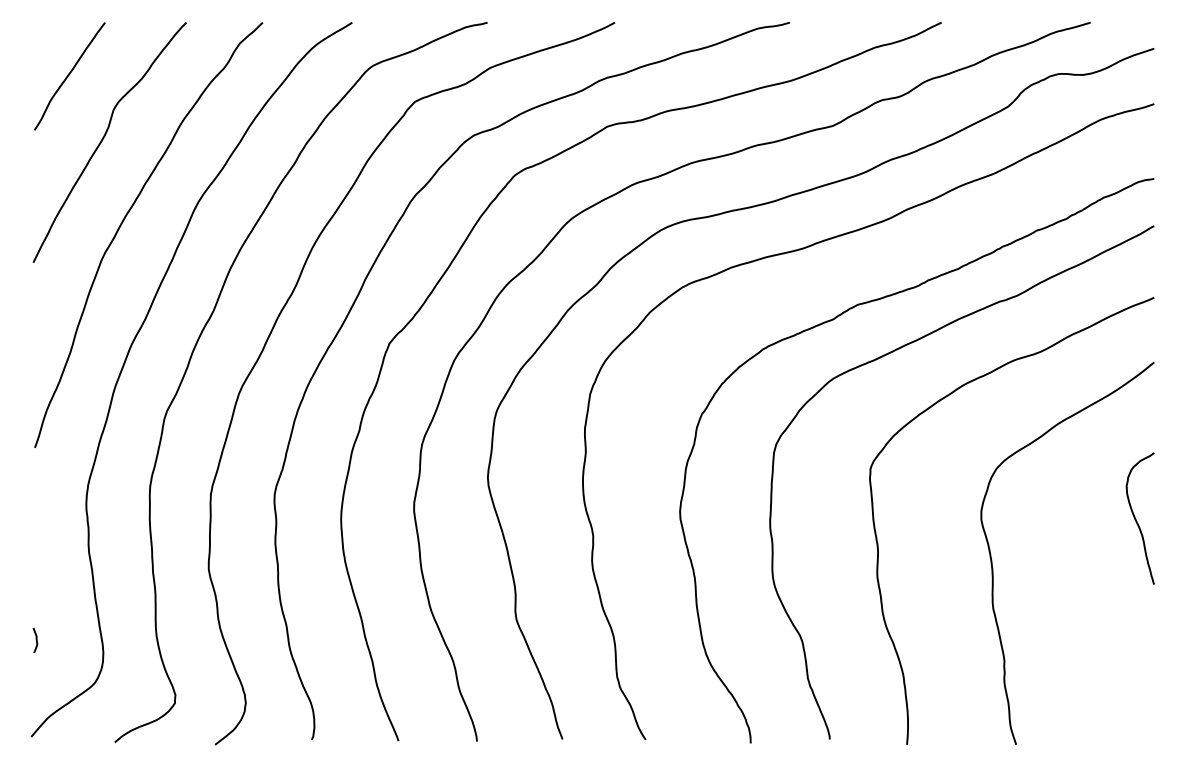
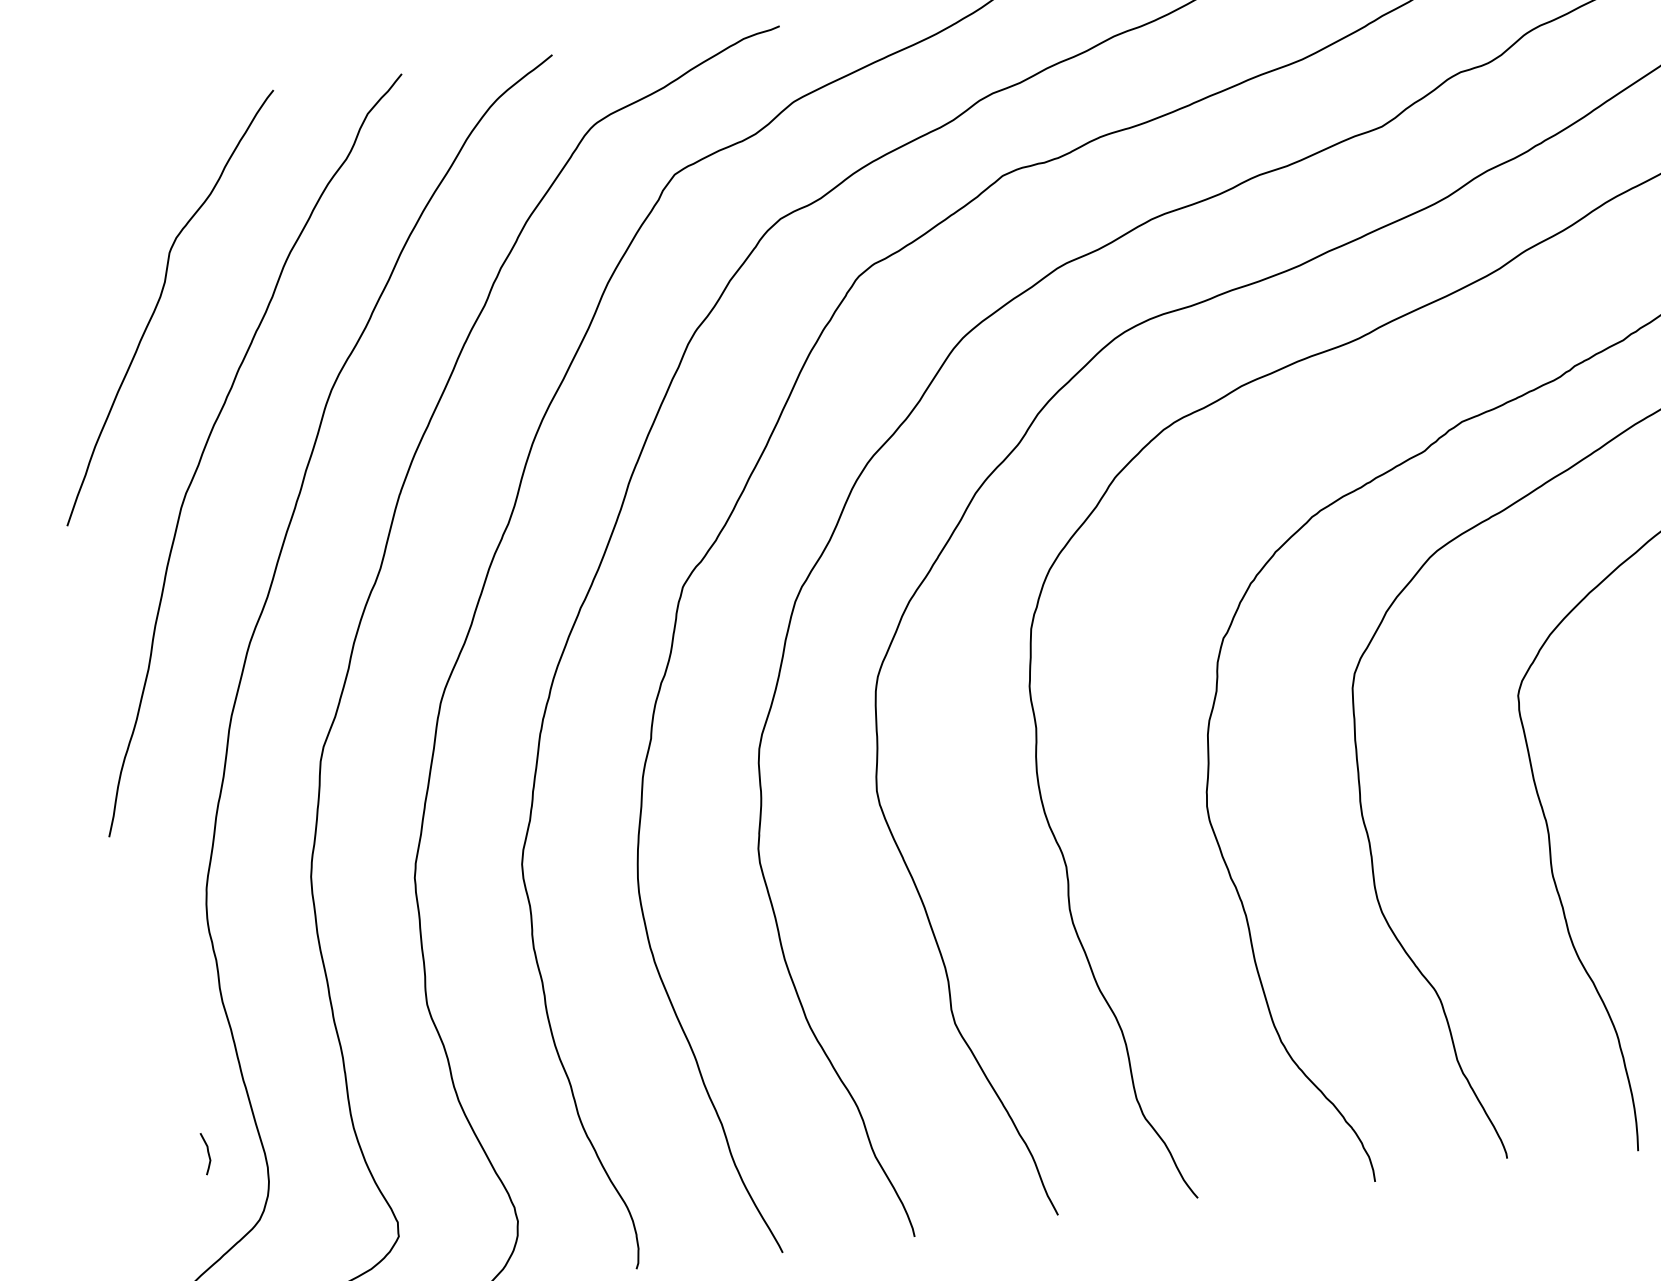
curve: (69, 75) -> (88, 203), removed
curve: (35, 640) -> (206, 1153), moved

